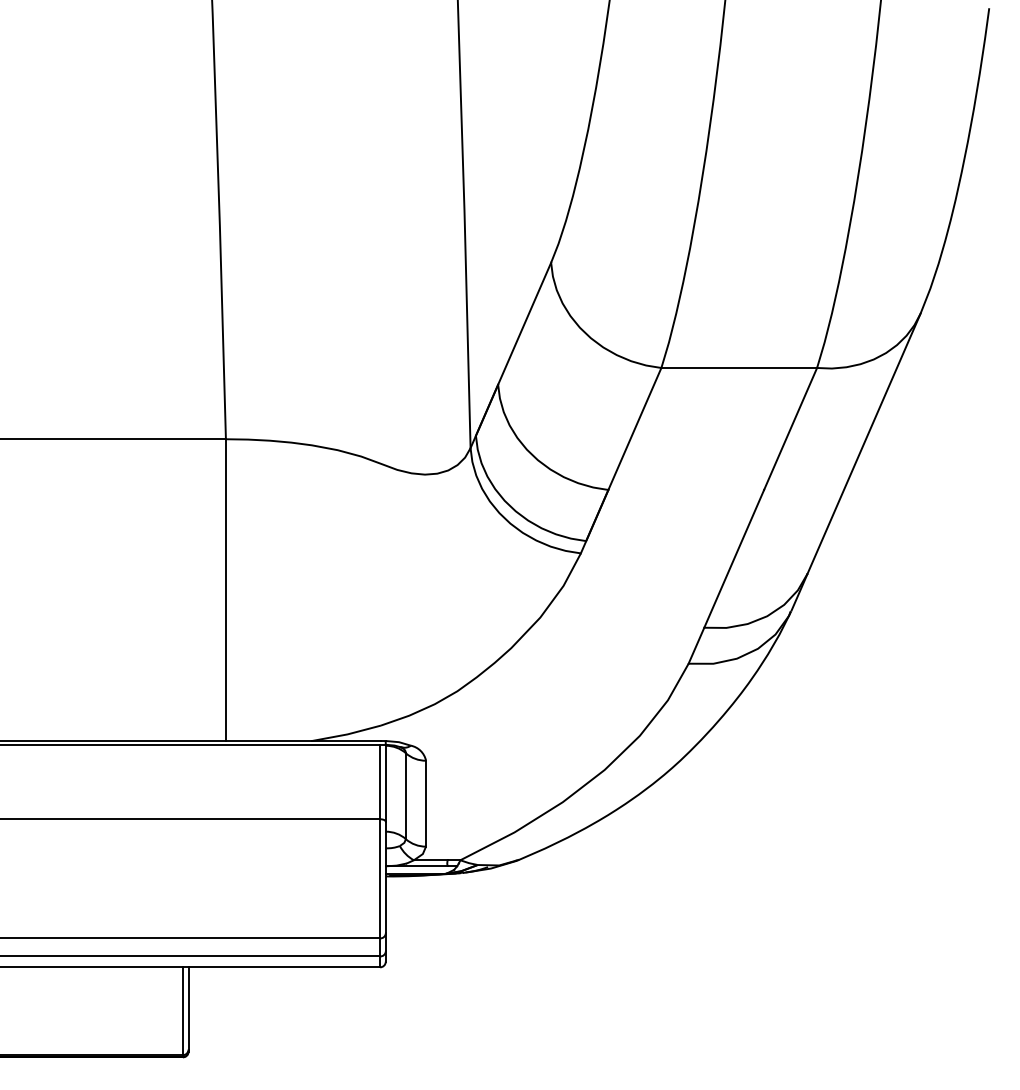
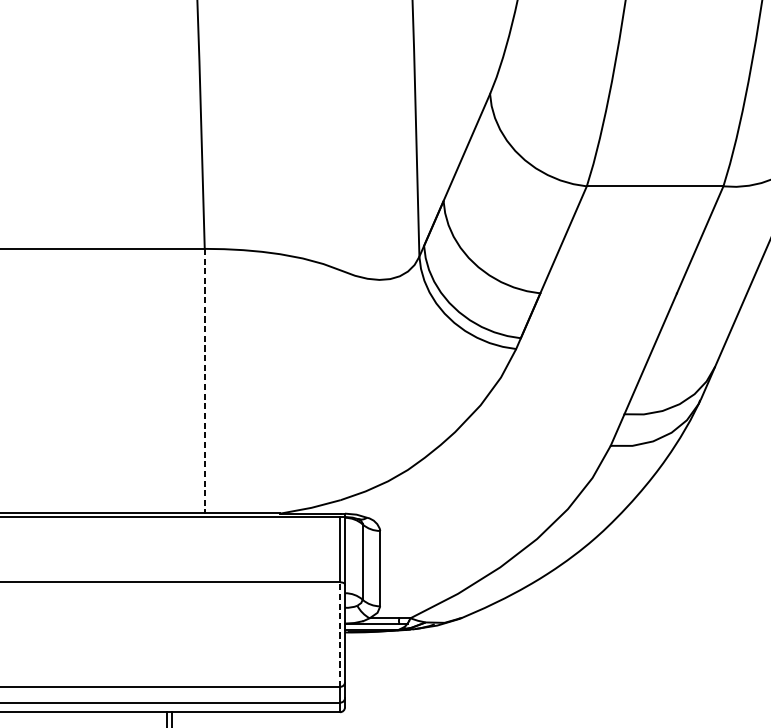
line: (225, 589) -> (204, 380), solid -> dashed
line: (380, 878) -> (340, 634), solid -> dashed

